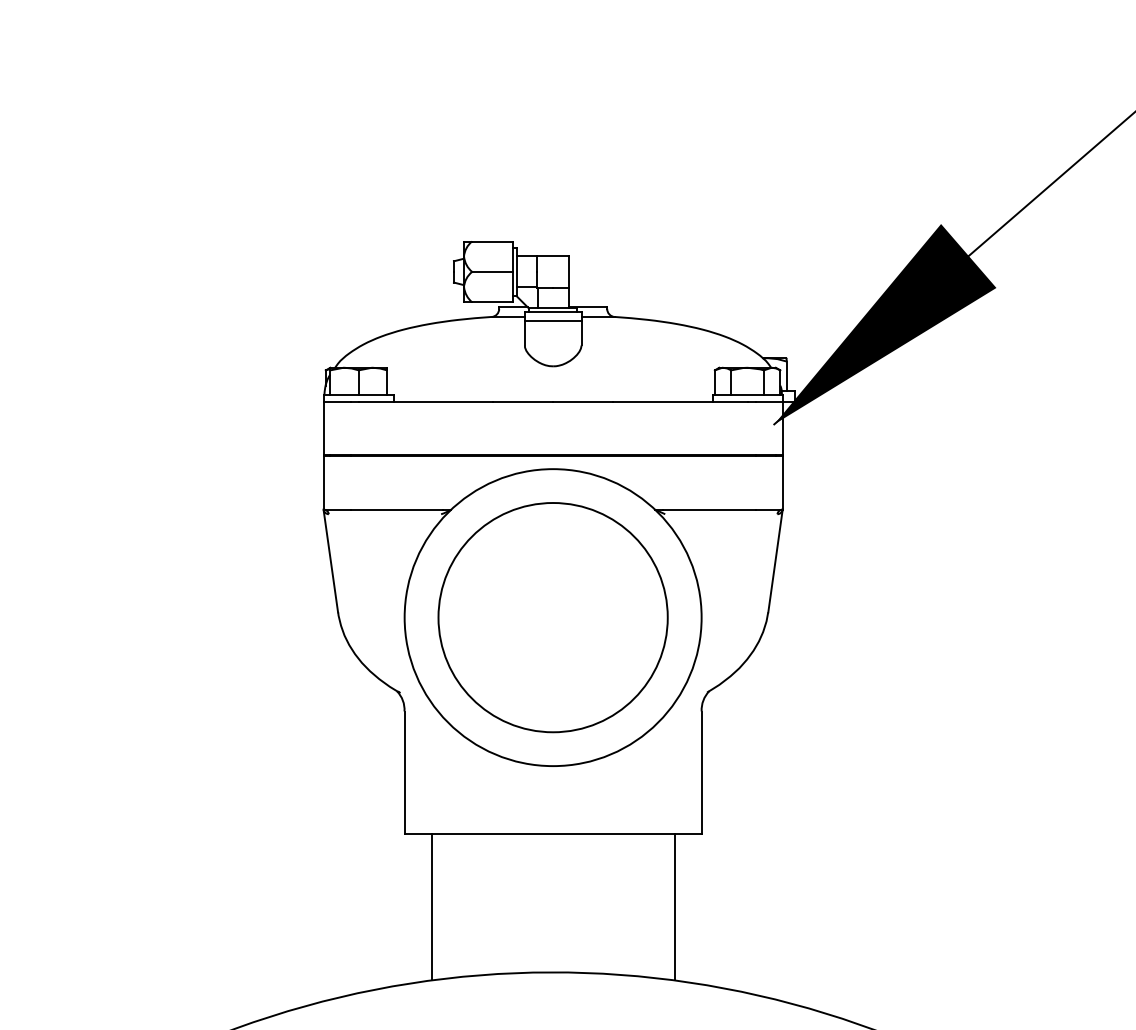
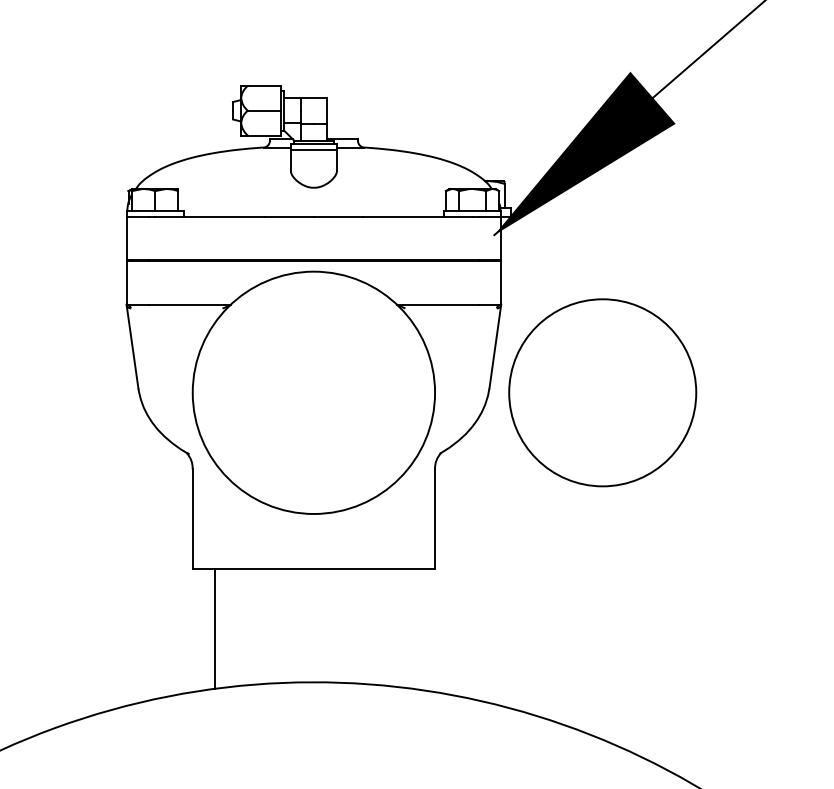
circle: (552, 617) -> (602, 392), moved
line: (674, 906) -> (412, 628), removed

